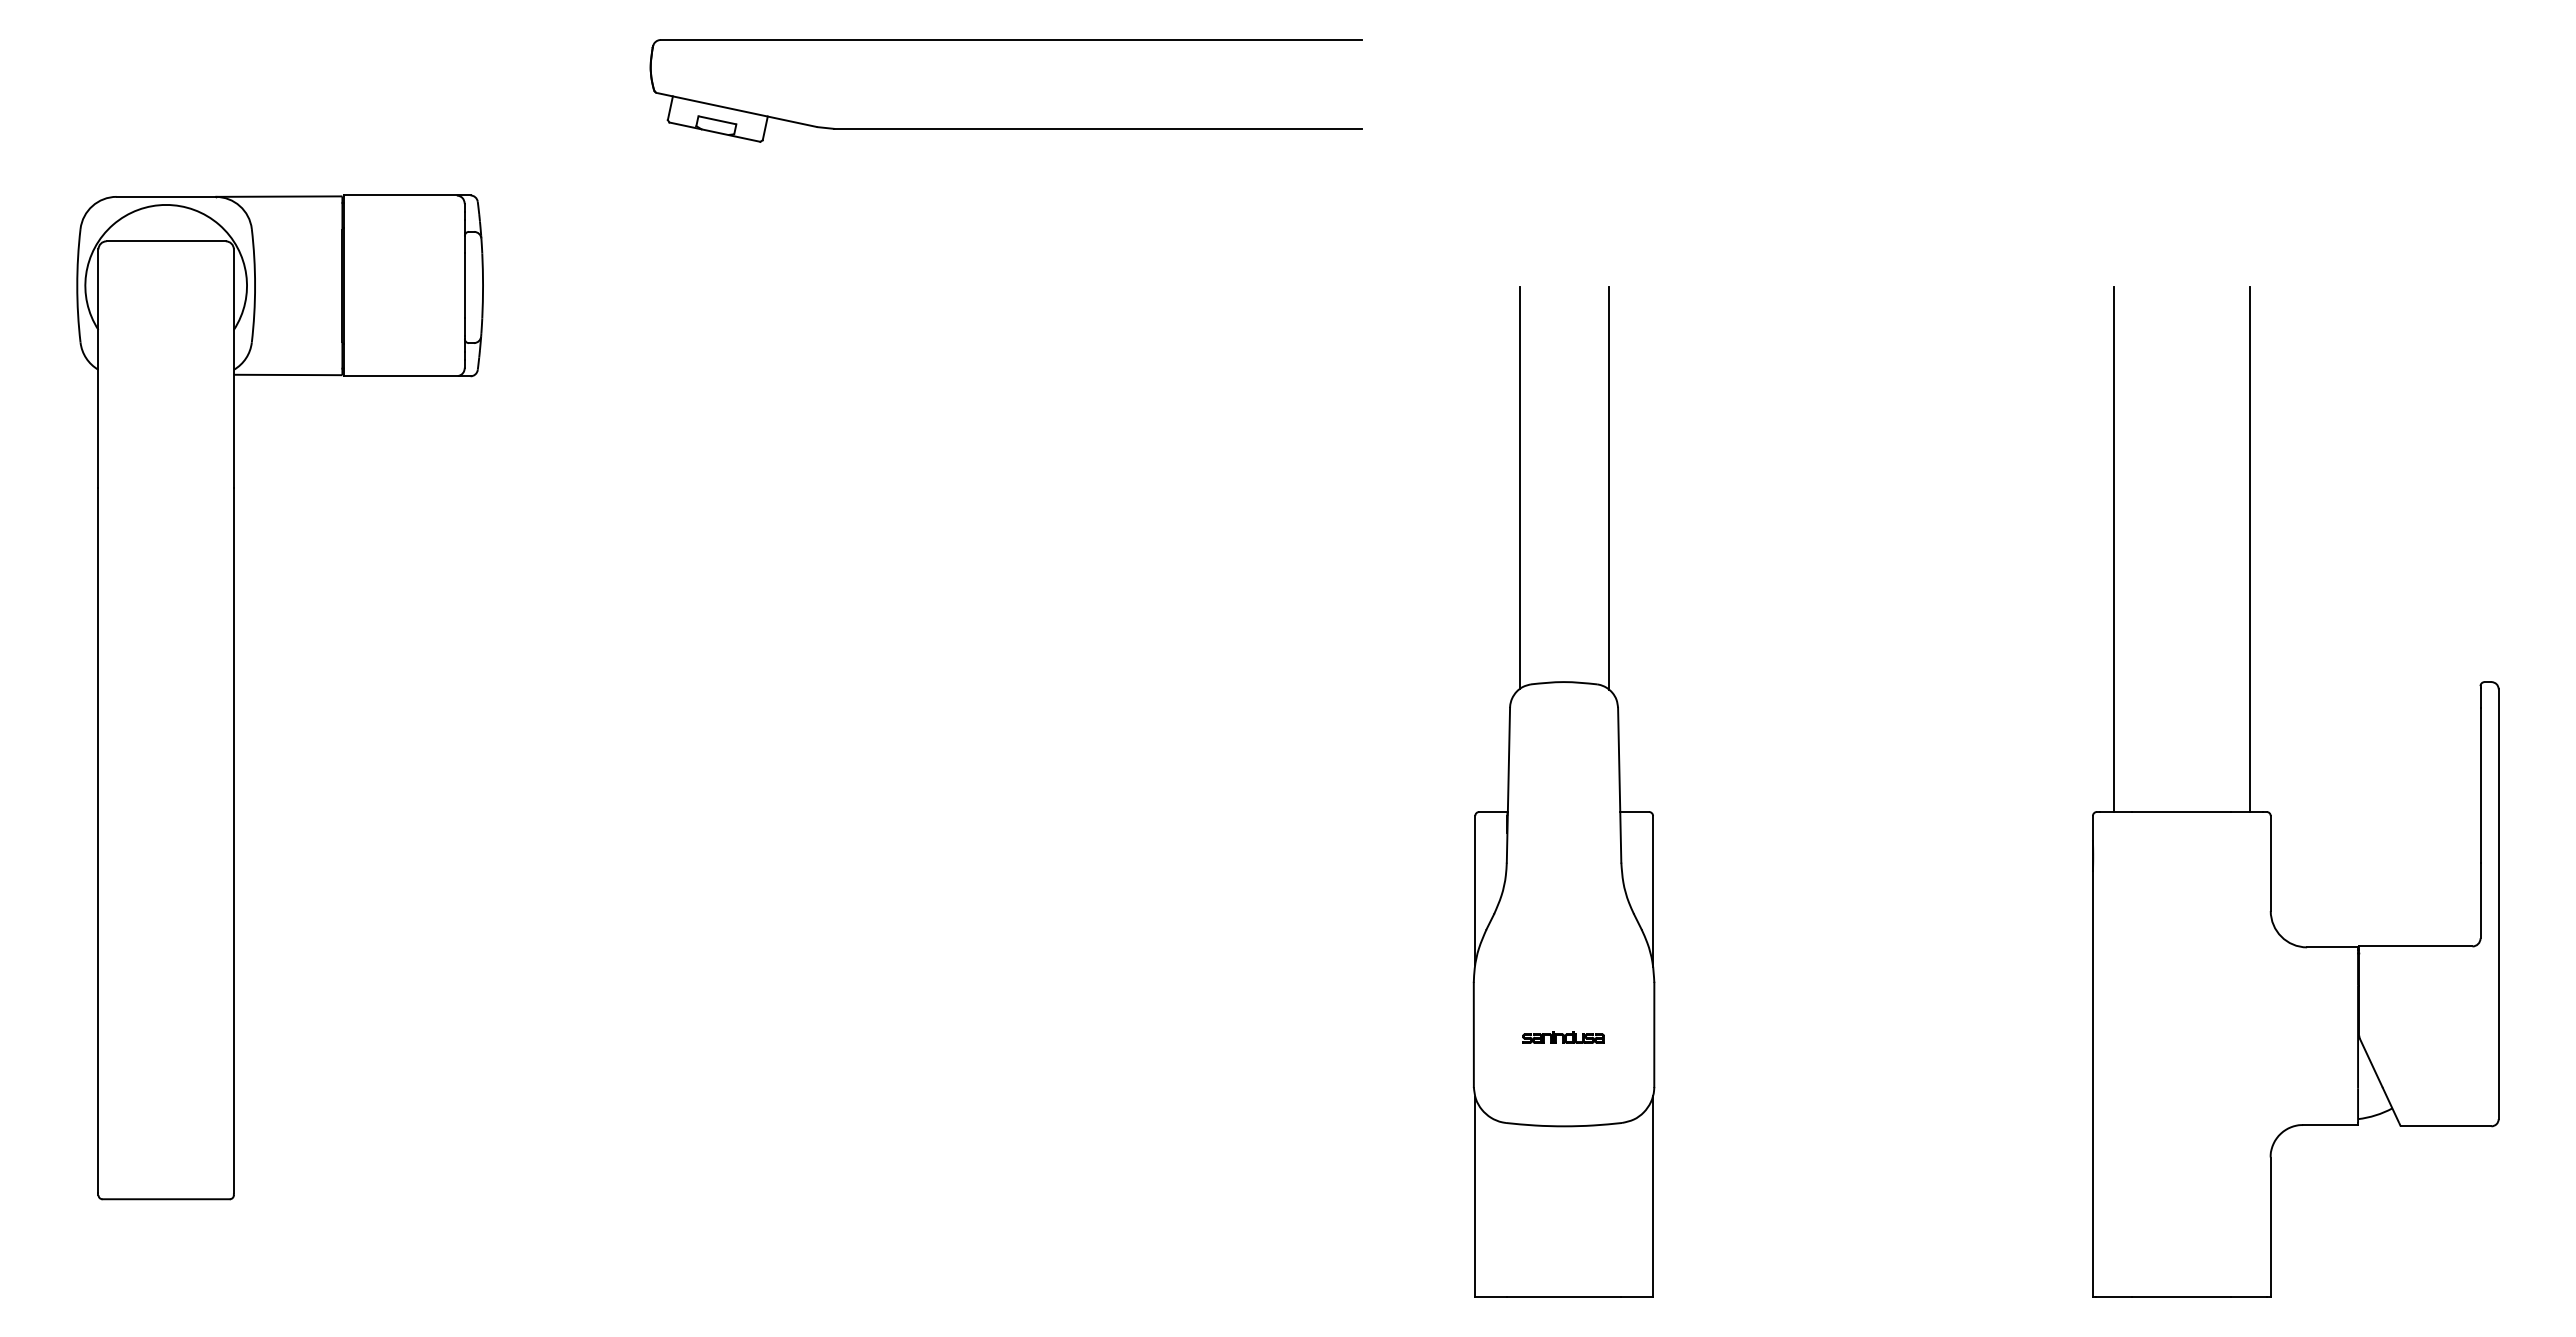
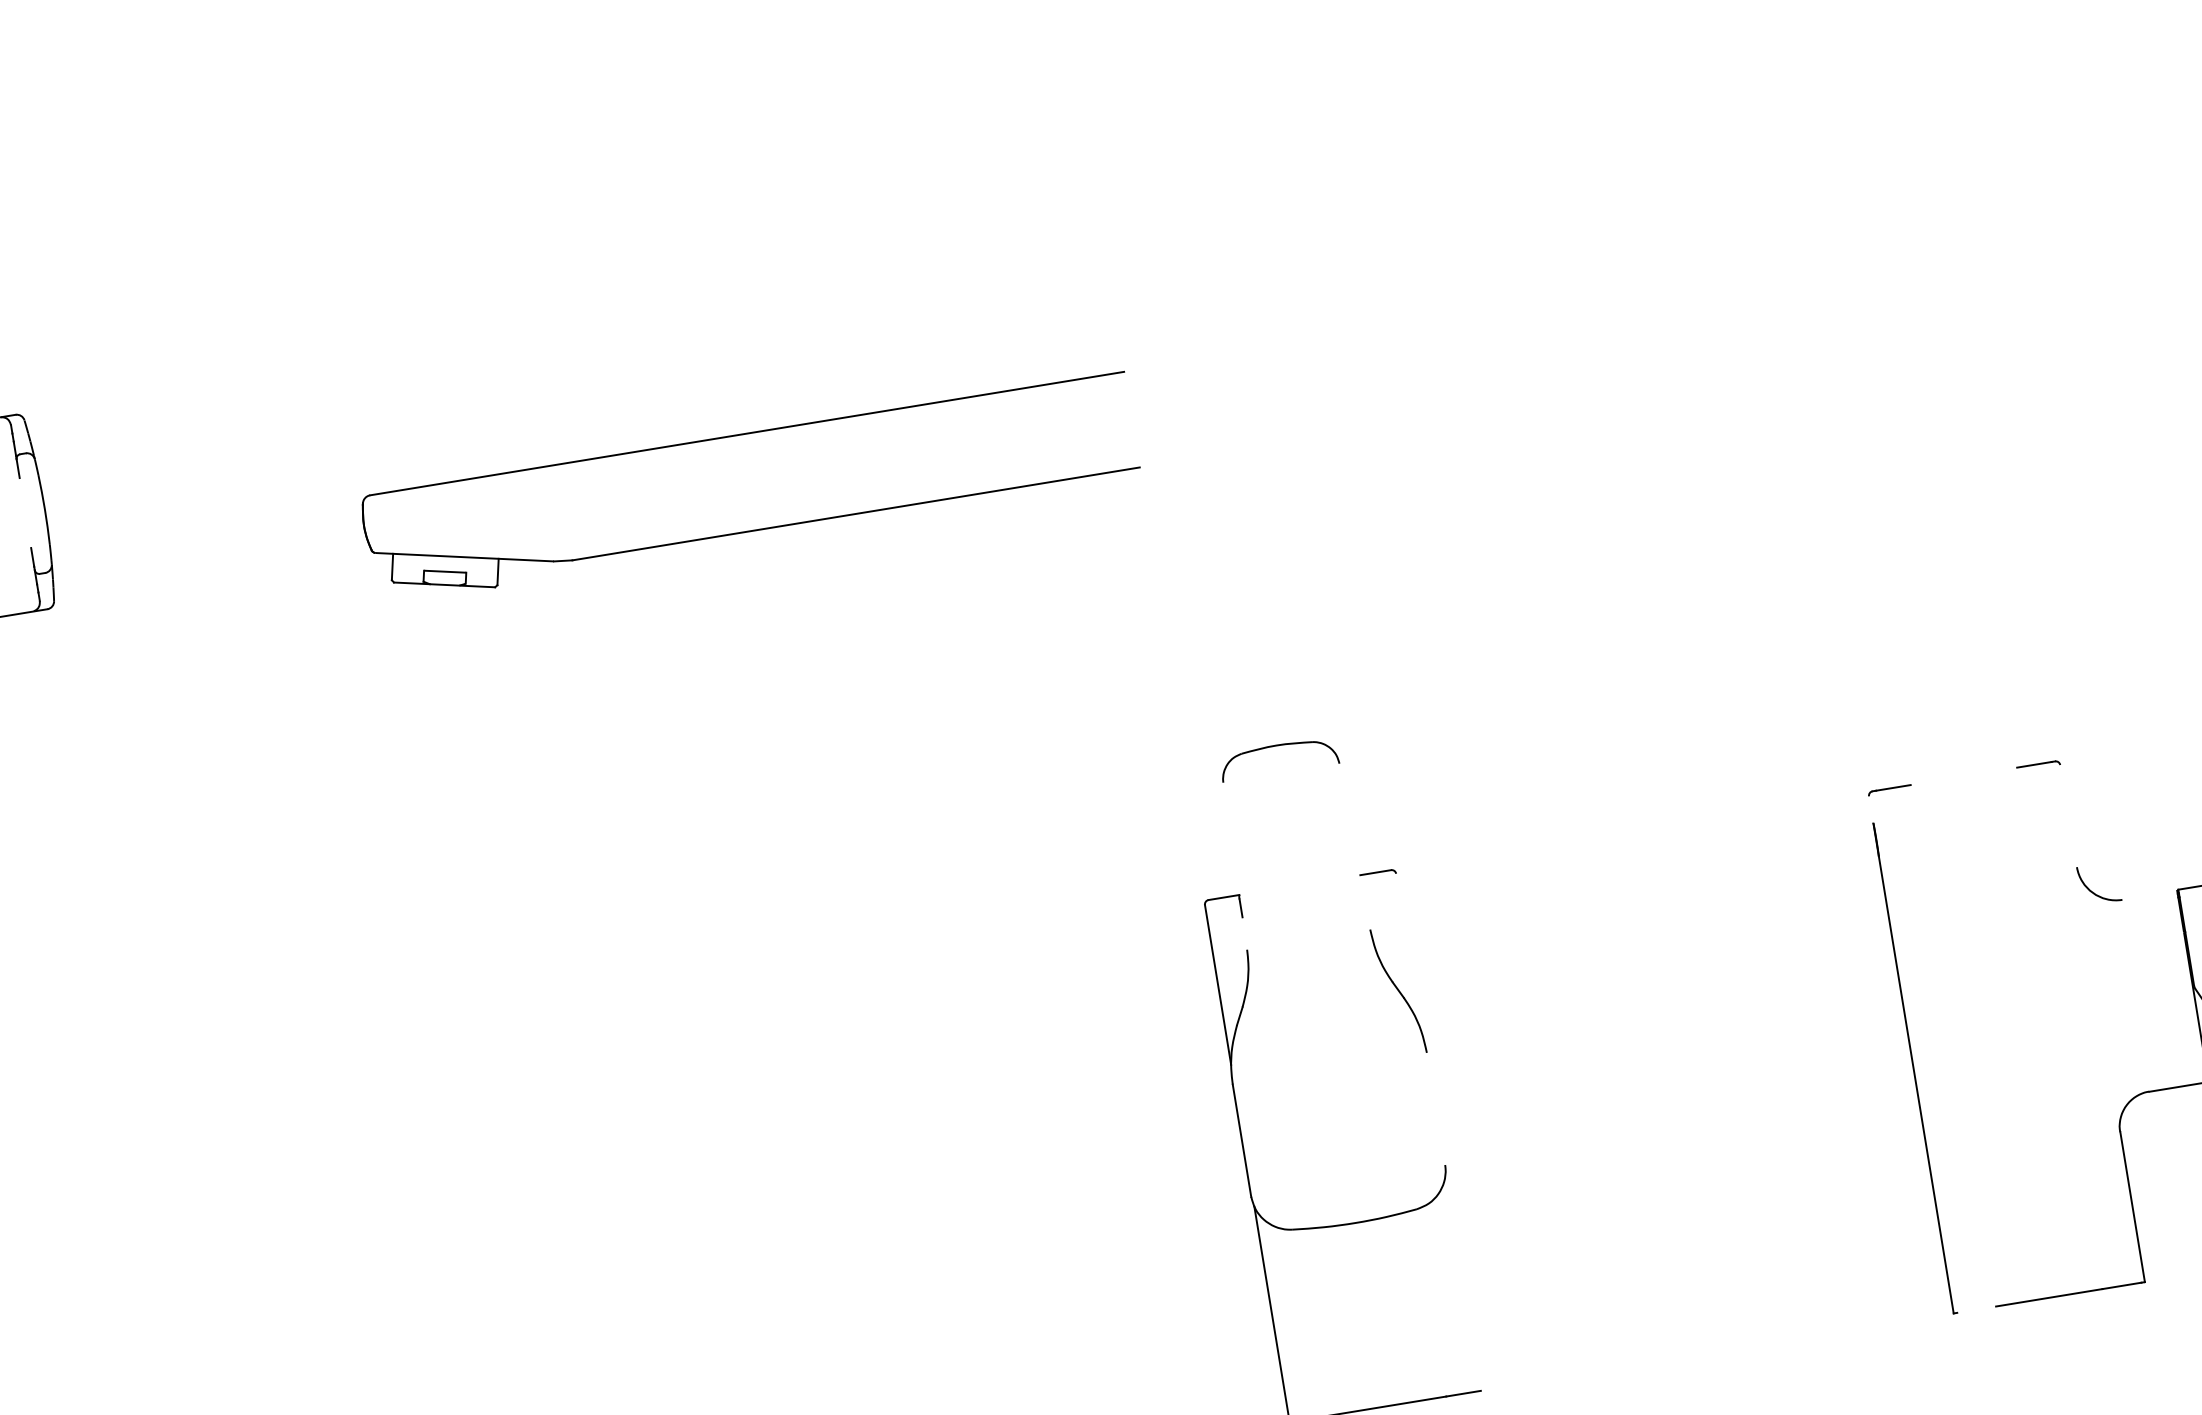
part: (1005, 128) -> (756, 529), moved
line: (464, 285) -> (24, 512), removed
line: (1519, 487) -> (1194, 544), removed
line: (1608, 487) -> (1290, 528), removed
line: (2114, 548) -> (1845, 504), removed
line: (2249, 548) -> (1990, 481), removed
line: (1508, 784) -> (1235, 865), removed
line: (1619, 784) -> (1354, 845), removed
line: (2181, 811) -> (1963, 775), removed
line: (2092, 828) -> (1870, 809), removed
line: (2270, 863) -> (2068, 816), removed
line: (1653, 891) -> (1409, 954), removed
line: (2332, 947) -> (2149, 895), removed
line: (1654, 1034) -> (1436, 1108), removed
part: (1563, 1037) -> (1338, 1127), removed
line: (1653, 1196) -> (1463, 1282), removed
line: (2114, 1297) -> (1977, 1310), removed

